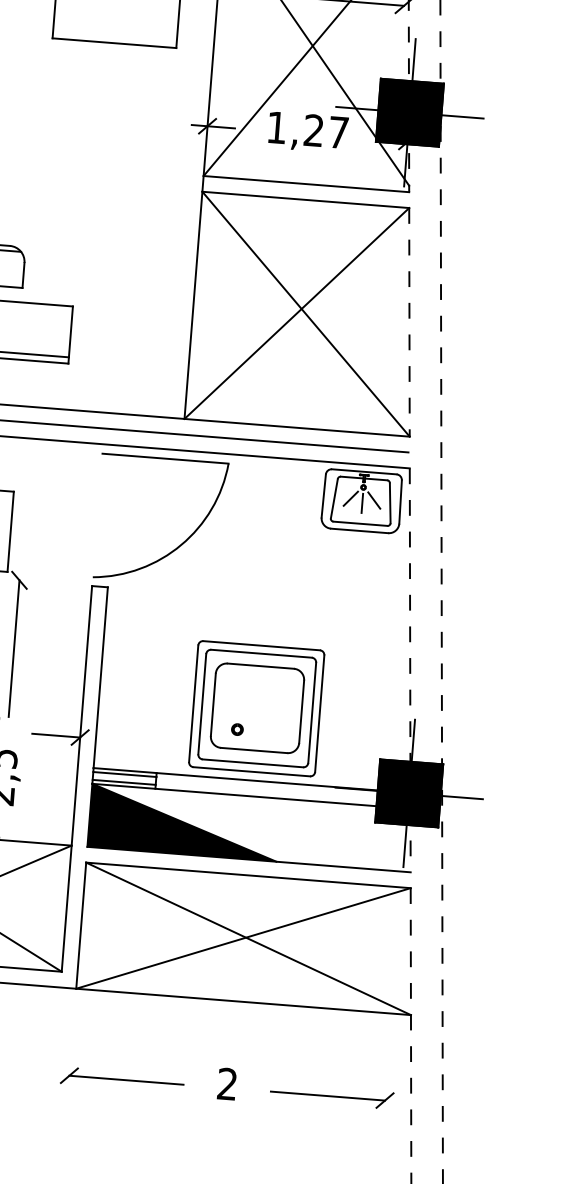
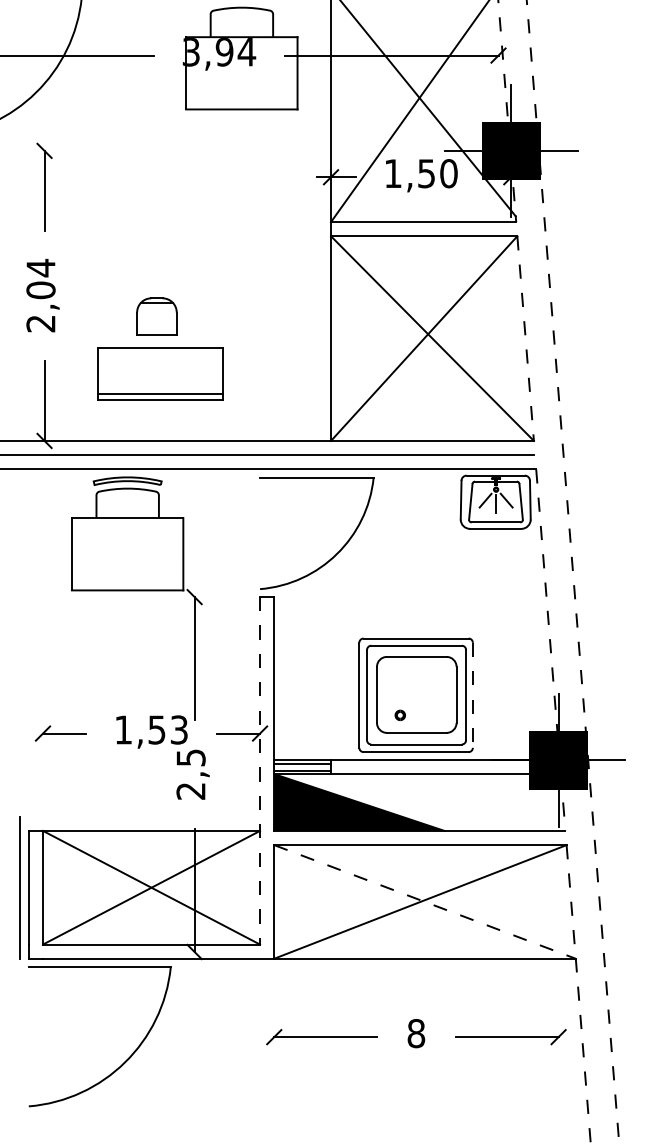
text: (326, 131) -> (437, 173), 1,27 -> 1,50
line: (319, 713) -> (472, 695), solid -> dashed
line: (77, 778) -> (260, 770), solid -> dashed
line: (249, 939) -> (425, 902), solid -> dashed
text: (227, 1084) -> (416, 1033), 2 -> 8

